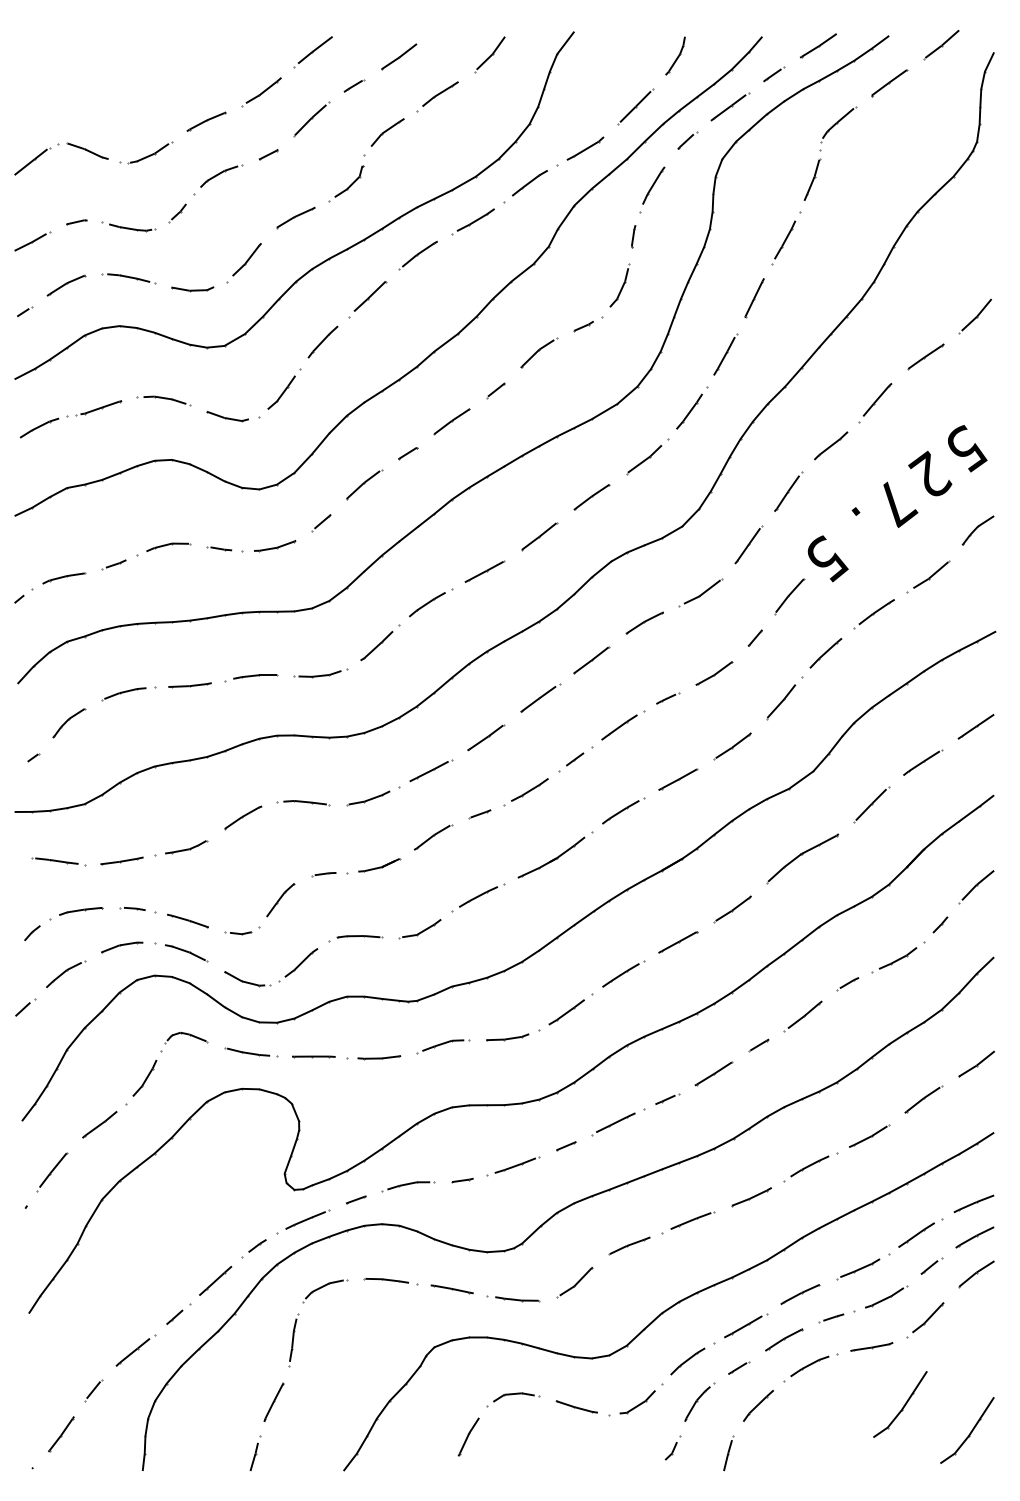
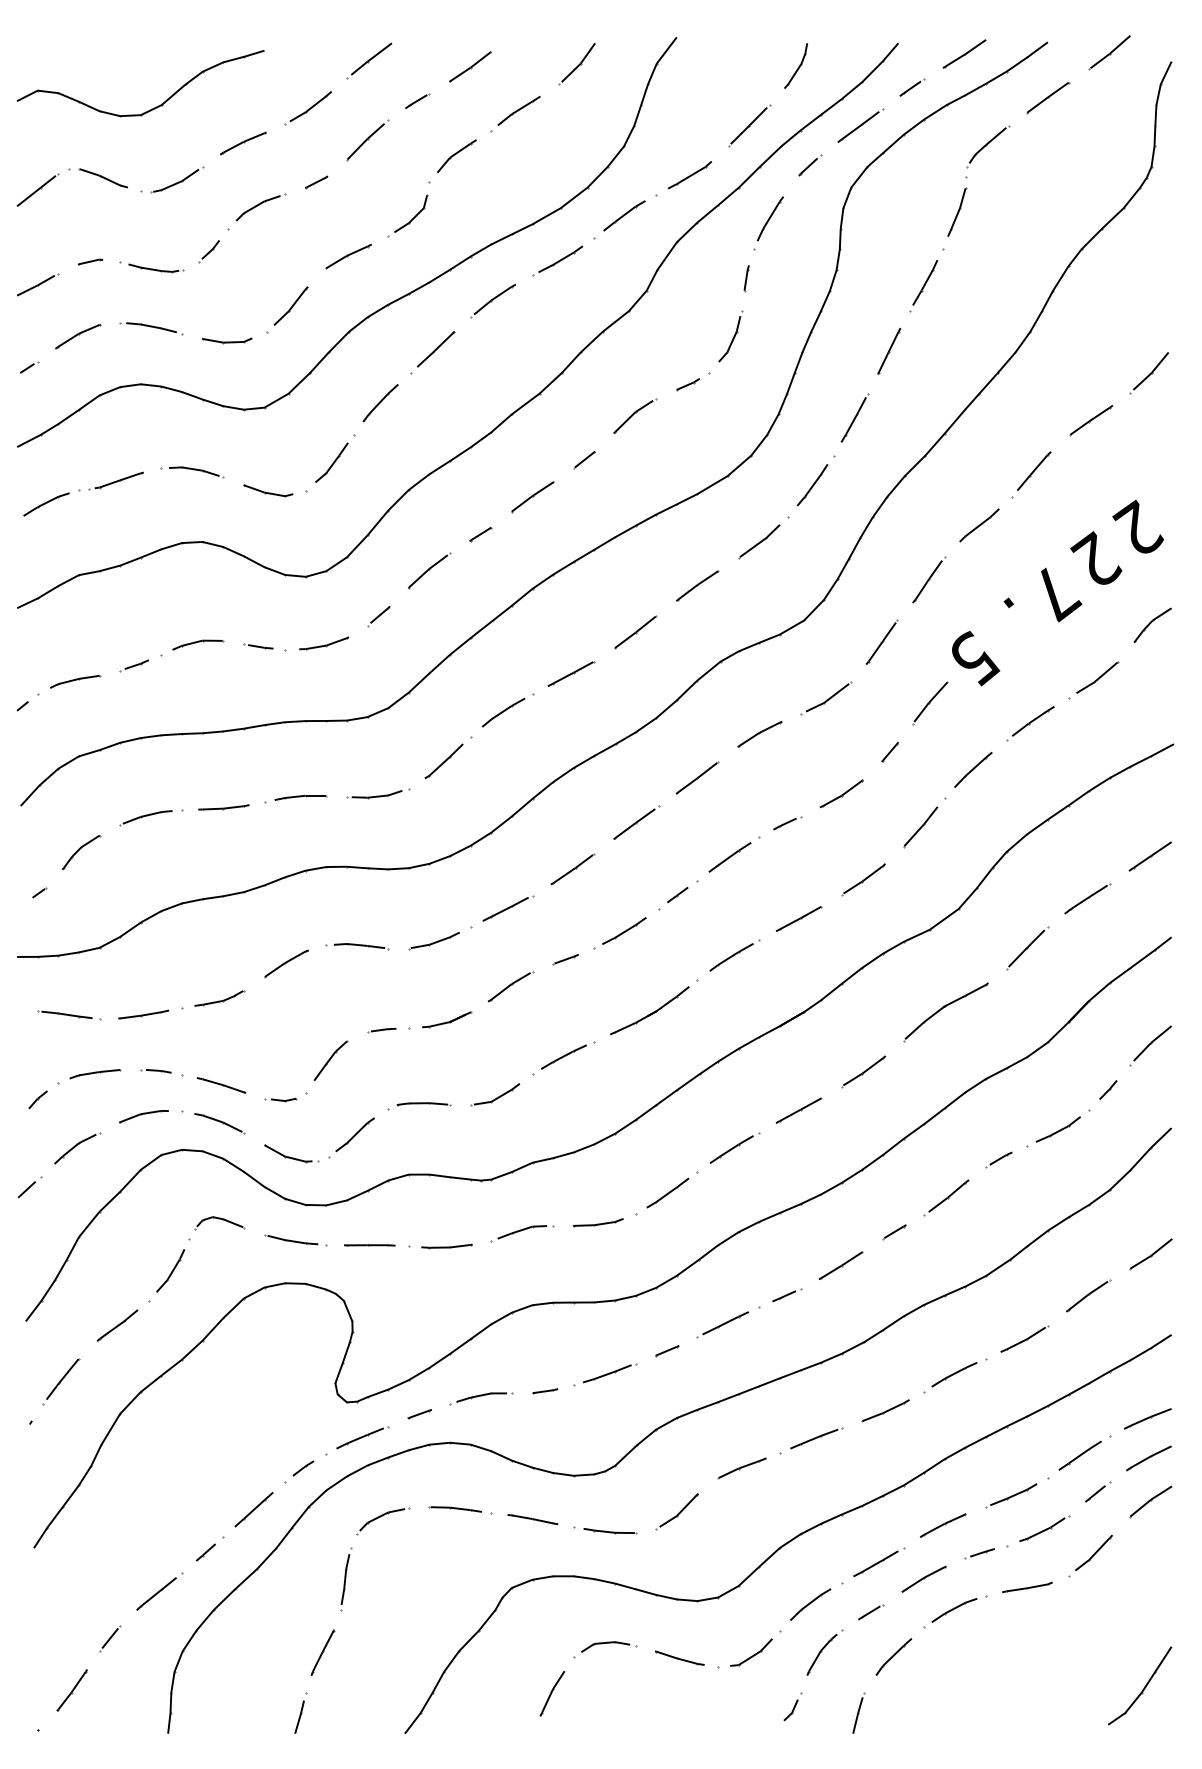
part: (129, 91) -> (152, 107), added
text: (965, 448) -> (1137, 528), 5 -> 2
part: (900, 1404) -> (1061, 1655), removed

